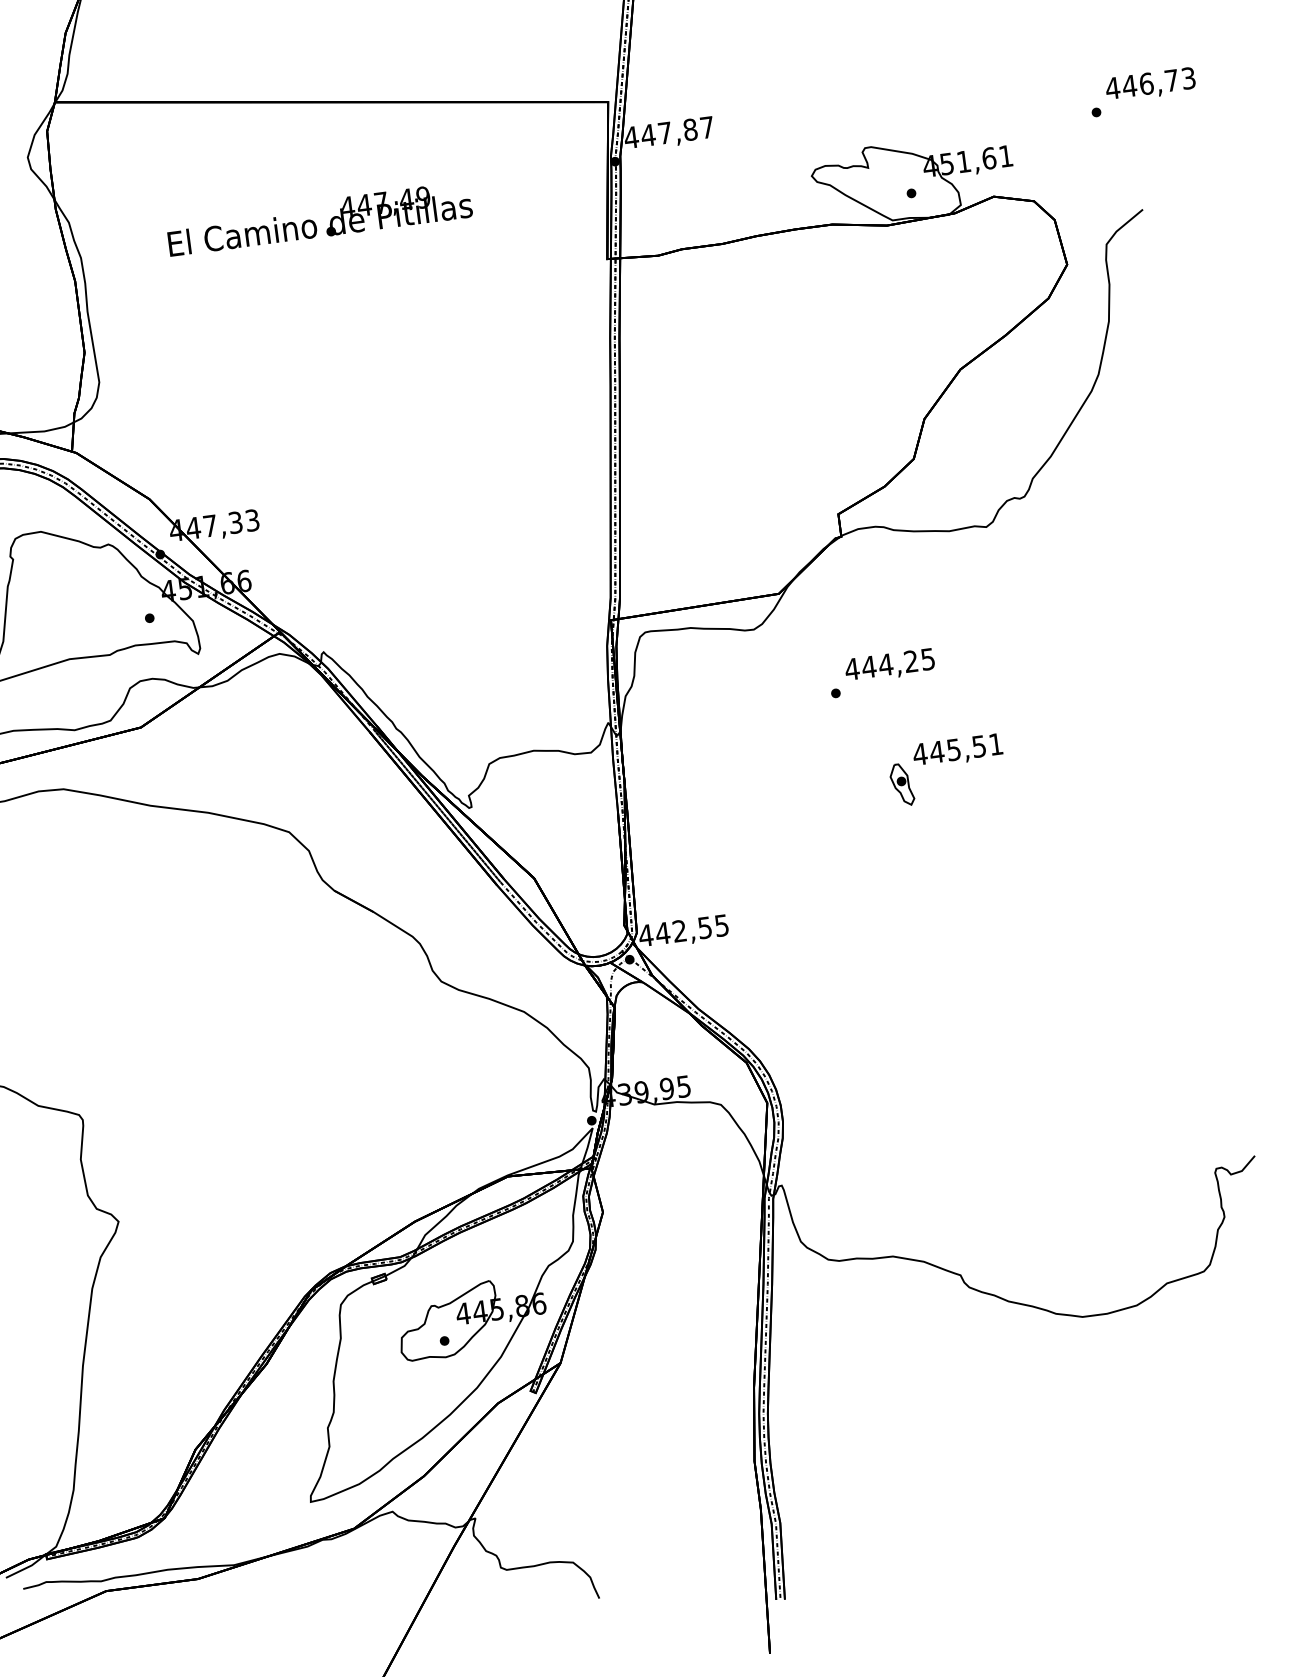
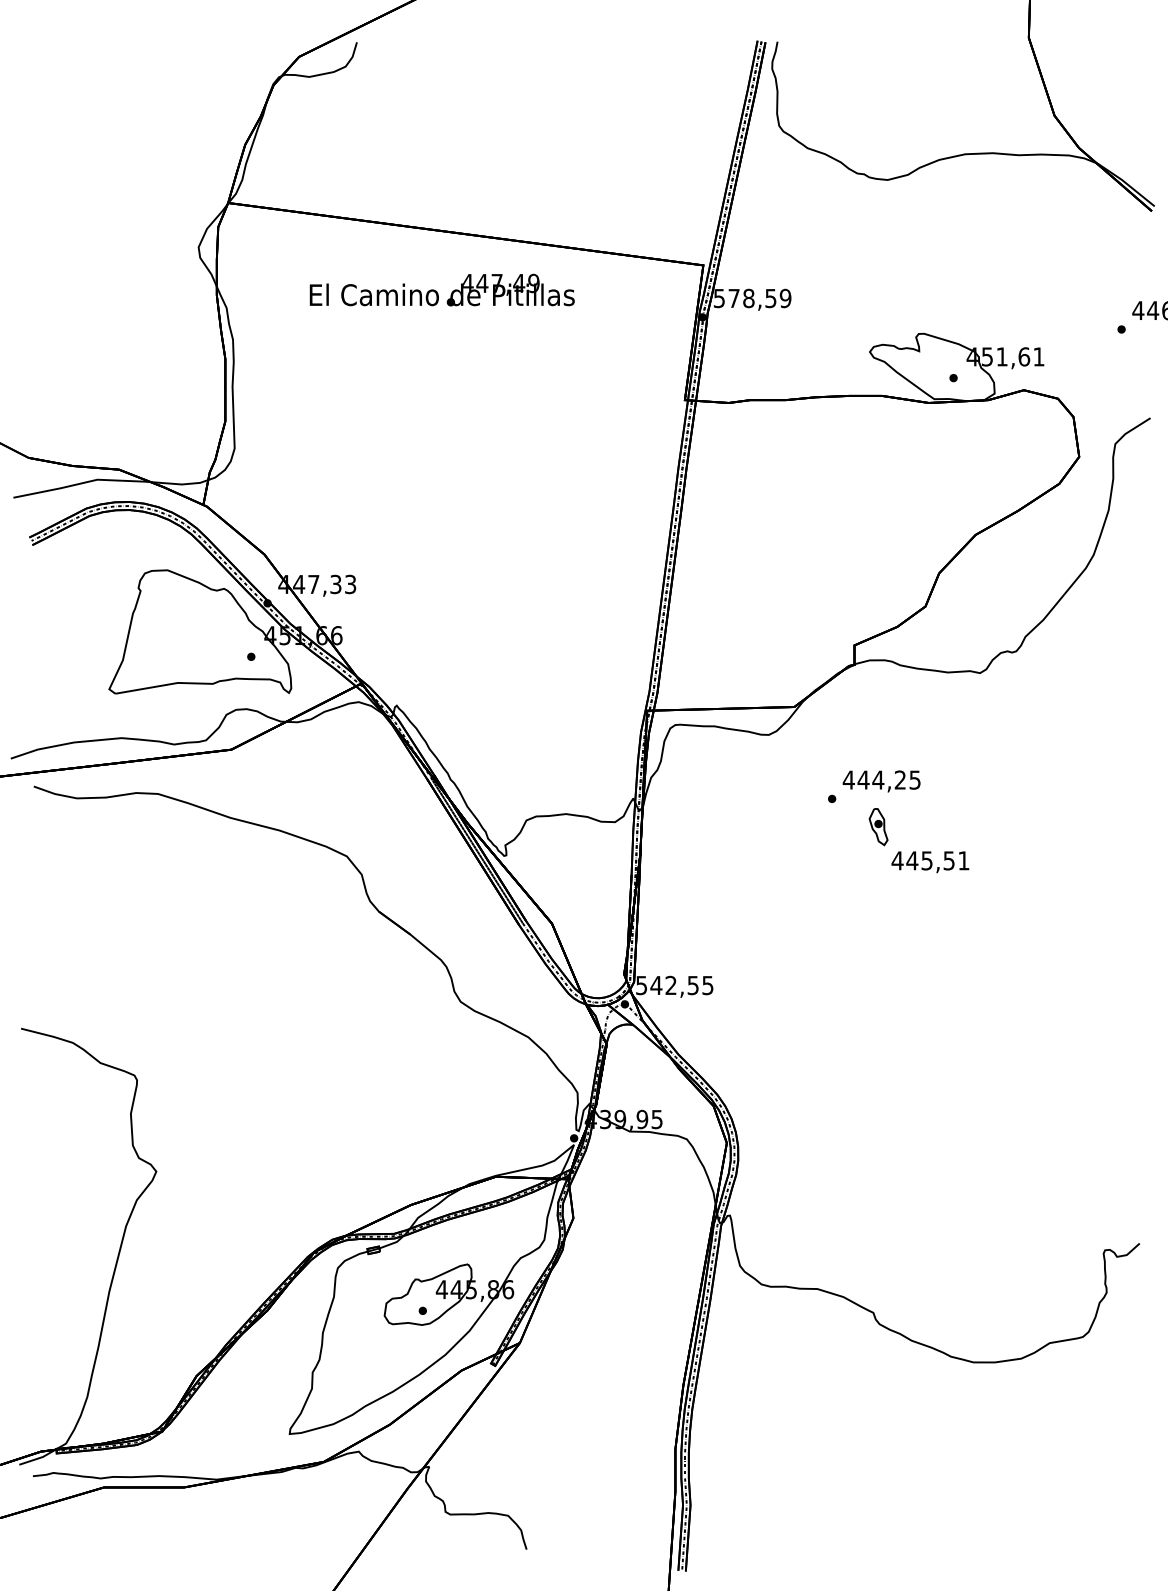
text: (669, 132) -> (752, 298), 447,87 -> 578,59
text: (318, 218) -> (441, 289), moved
part: (902, 785) -> (878, 827), moved
text: (645, 935) -> (641, 985), 442,55 -> 542,55

